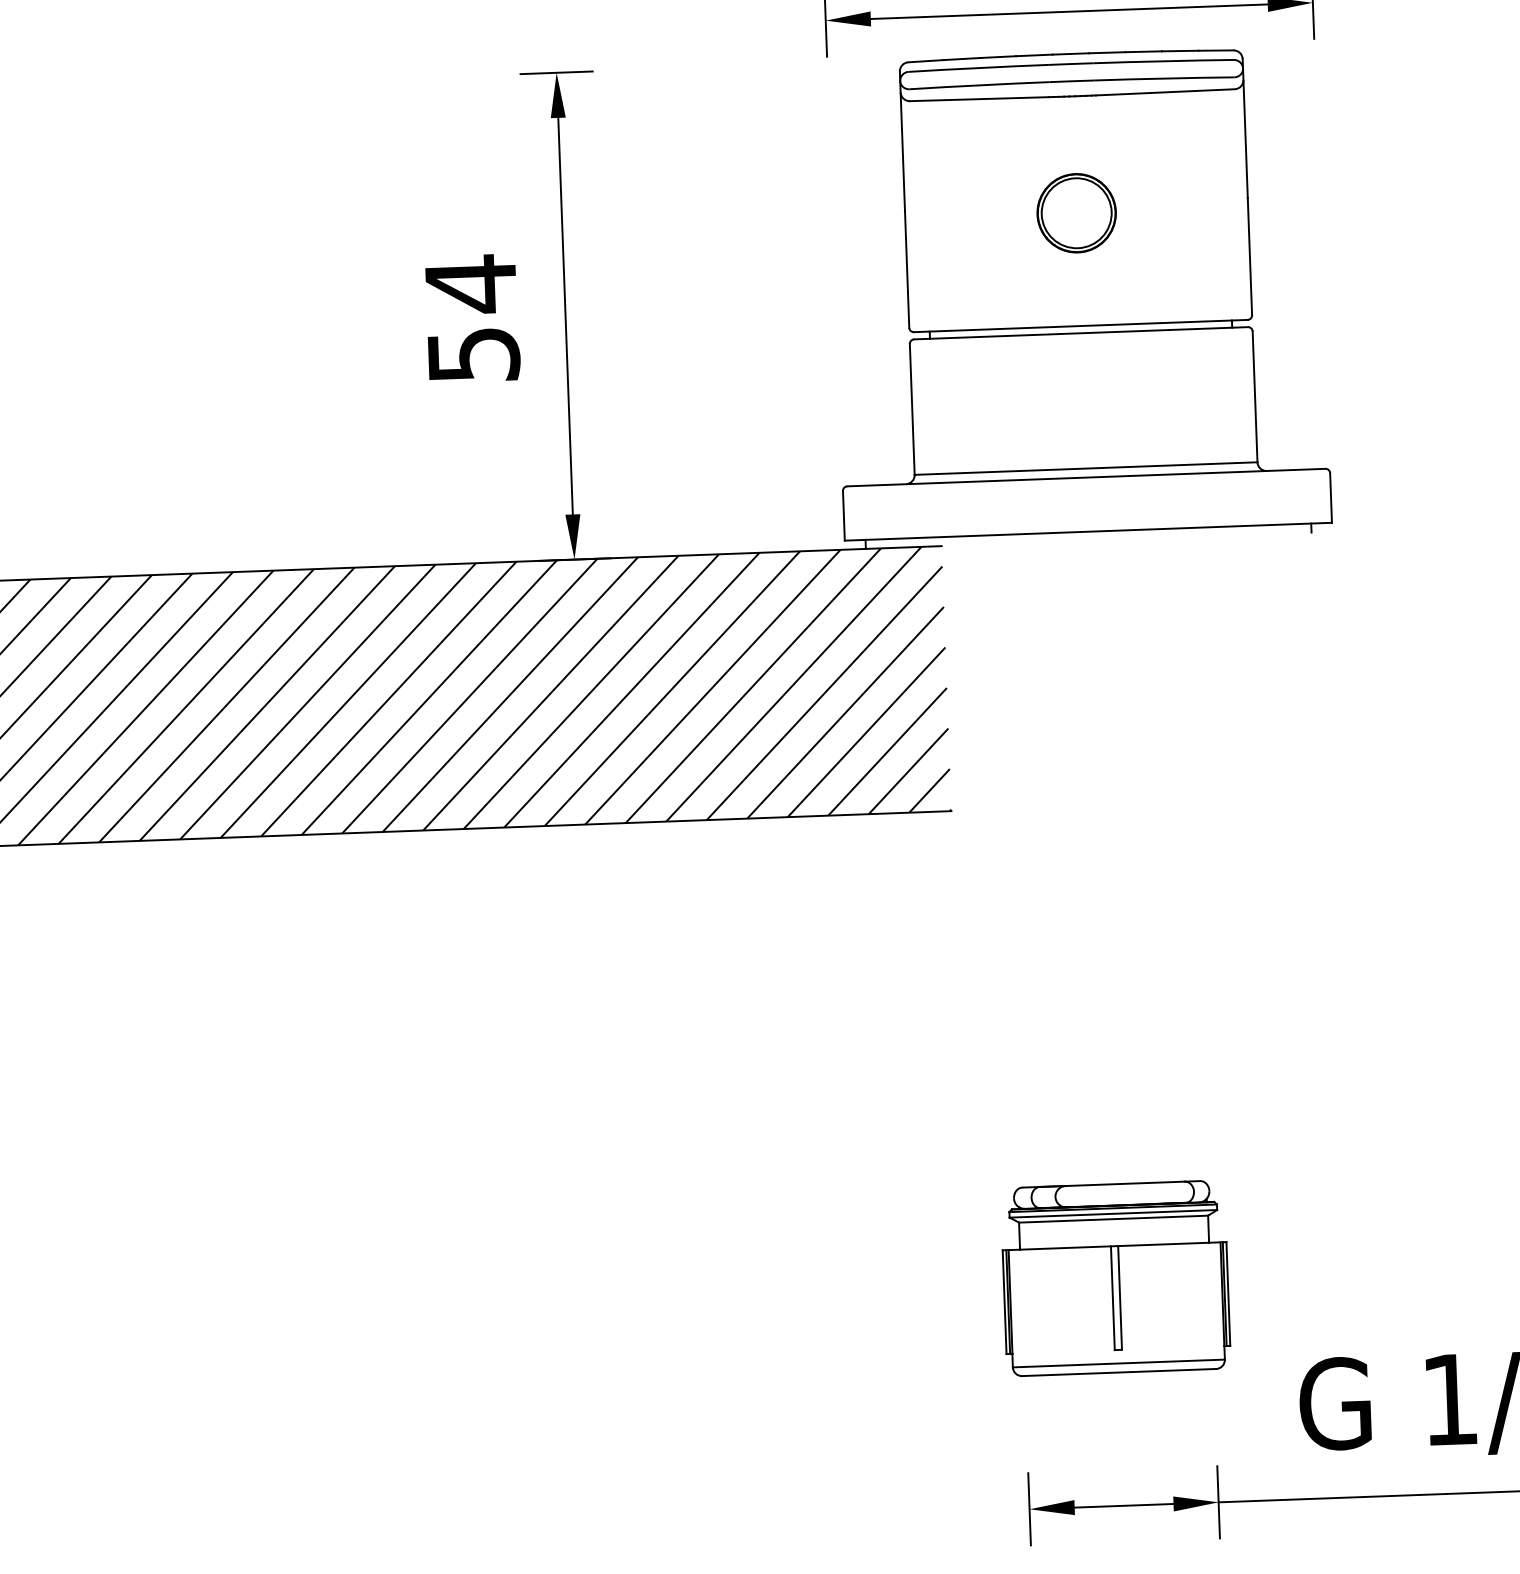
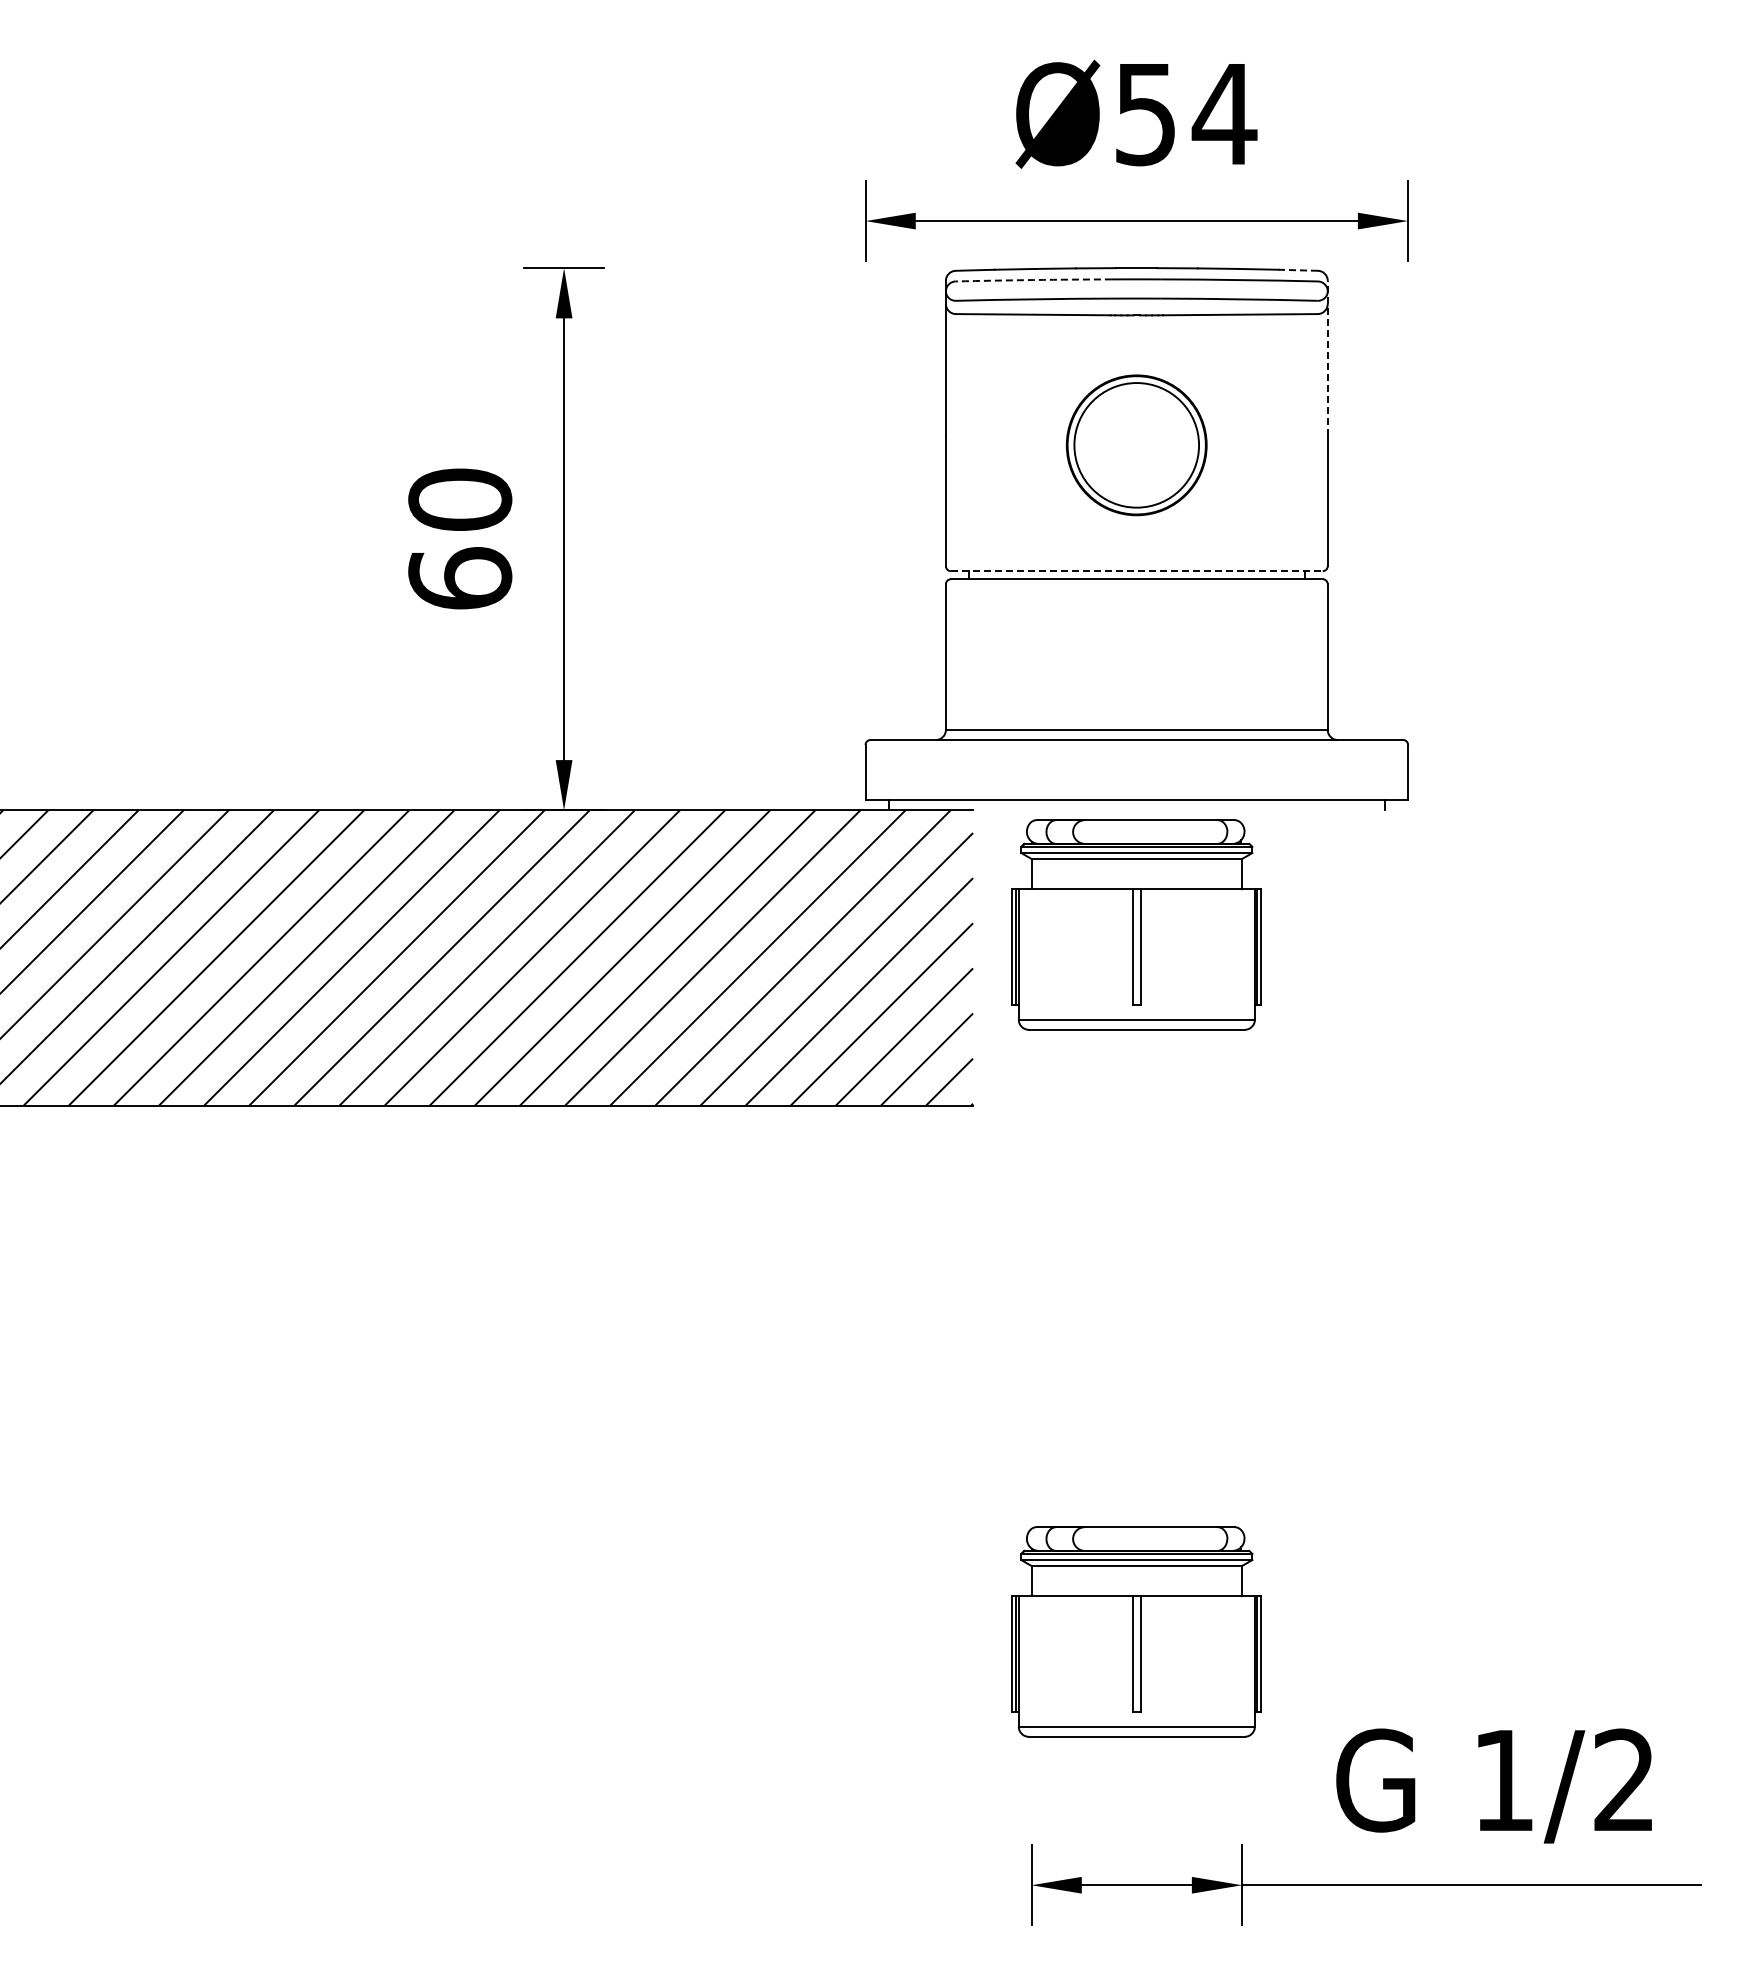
line: (1216, 50) -> (1298, 270), solid -> dashed
arc: (978, 68) -> (1033, 280), solid -> dashed
line: (1244, 127) -> (1327, 357), solid -> dashed
part: (1076, 213) -> (1136, 445), size x1.6
text: (472, 318) -> (460, 538), 54 -> 60
line: (1080, 326) -> (1136, 571), solid -> dashed
part: (1092, 643) -> (1136, 924), added

